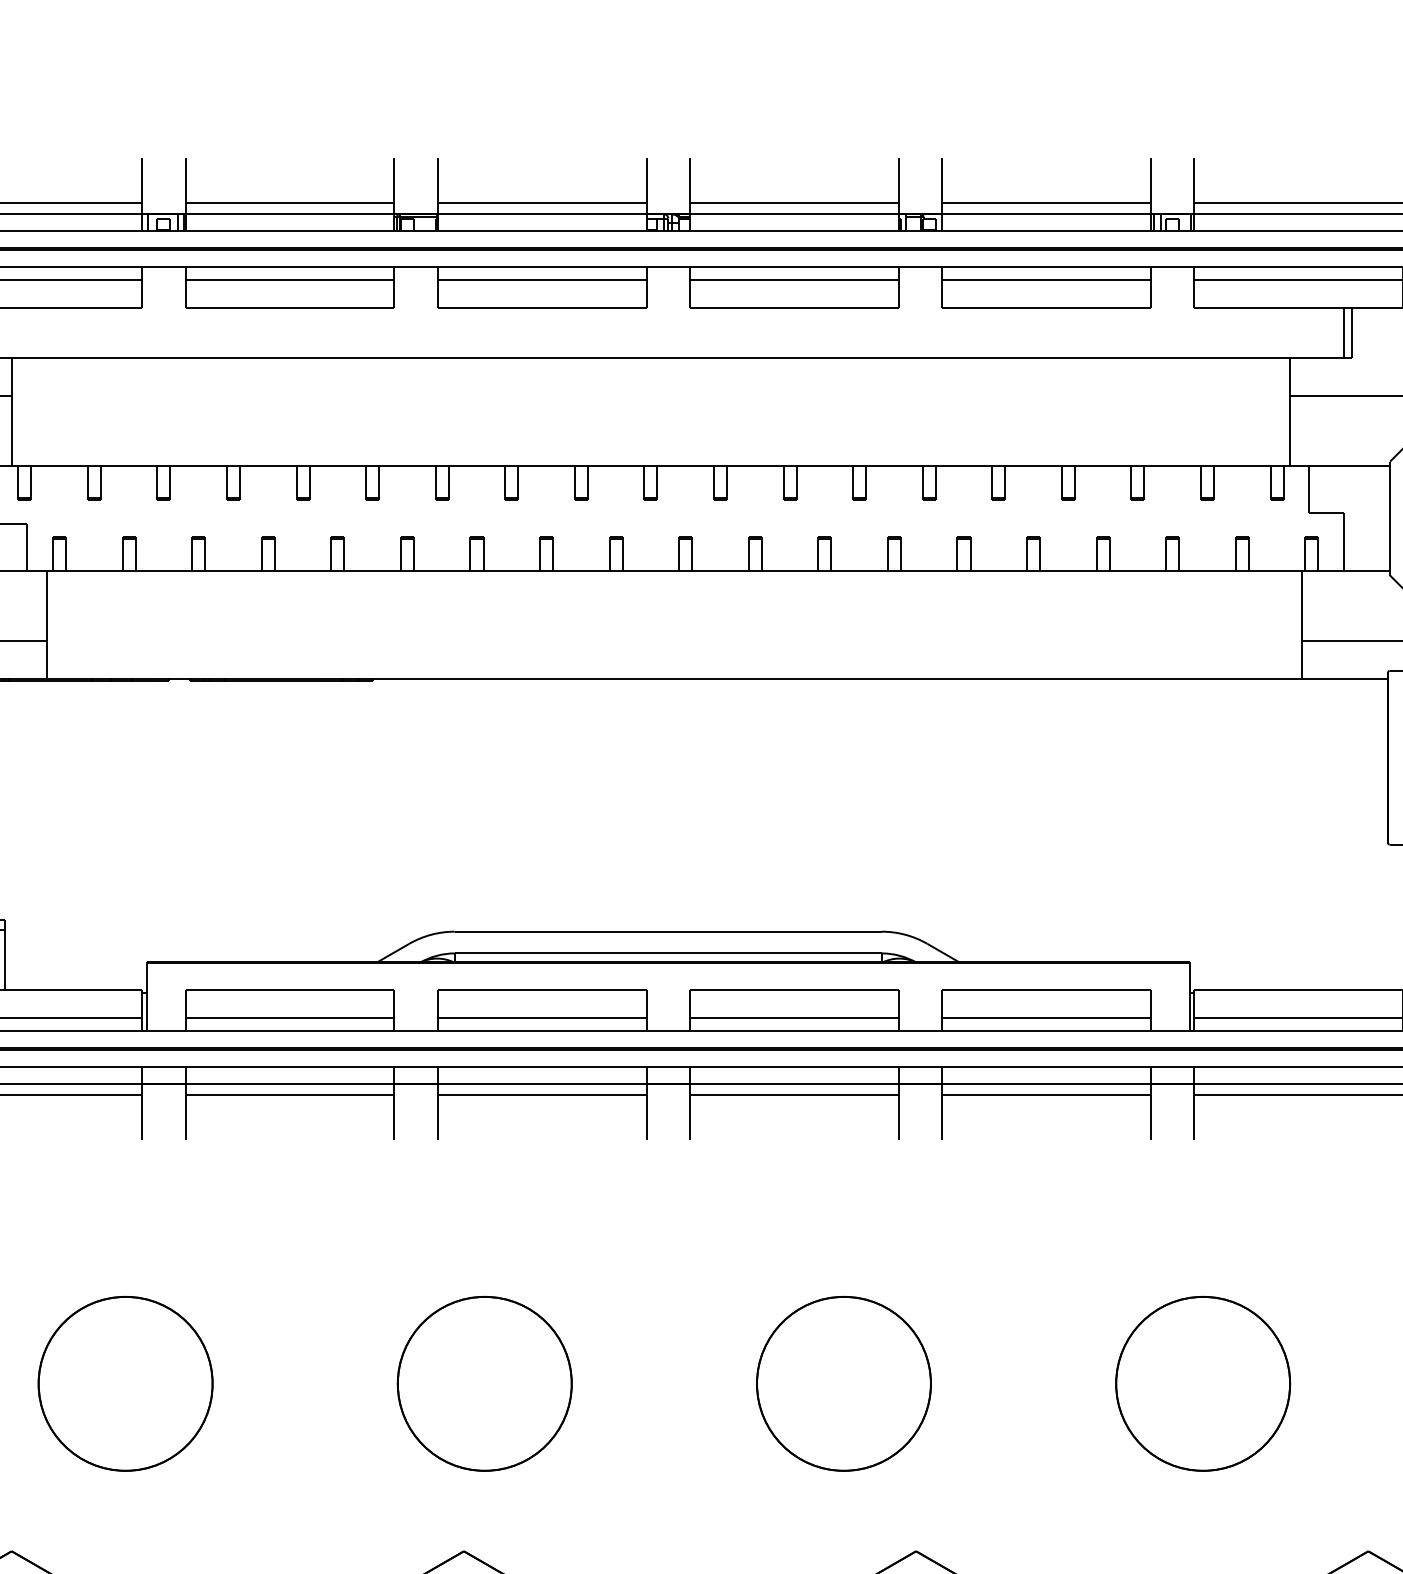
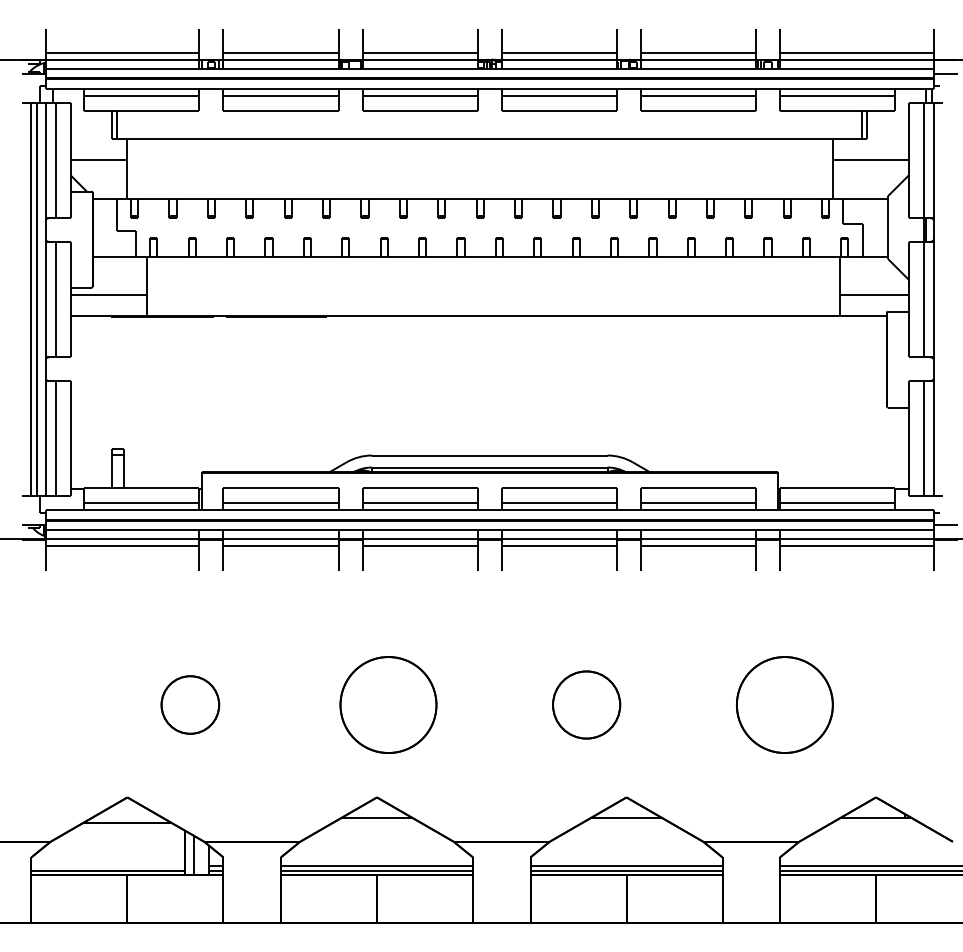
part: (125, 1382) -> (190, 704), size x0.6
part: (843, 1382) -> (586, 704), size x0.7

